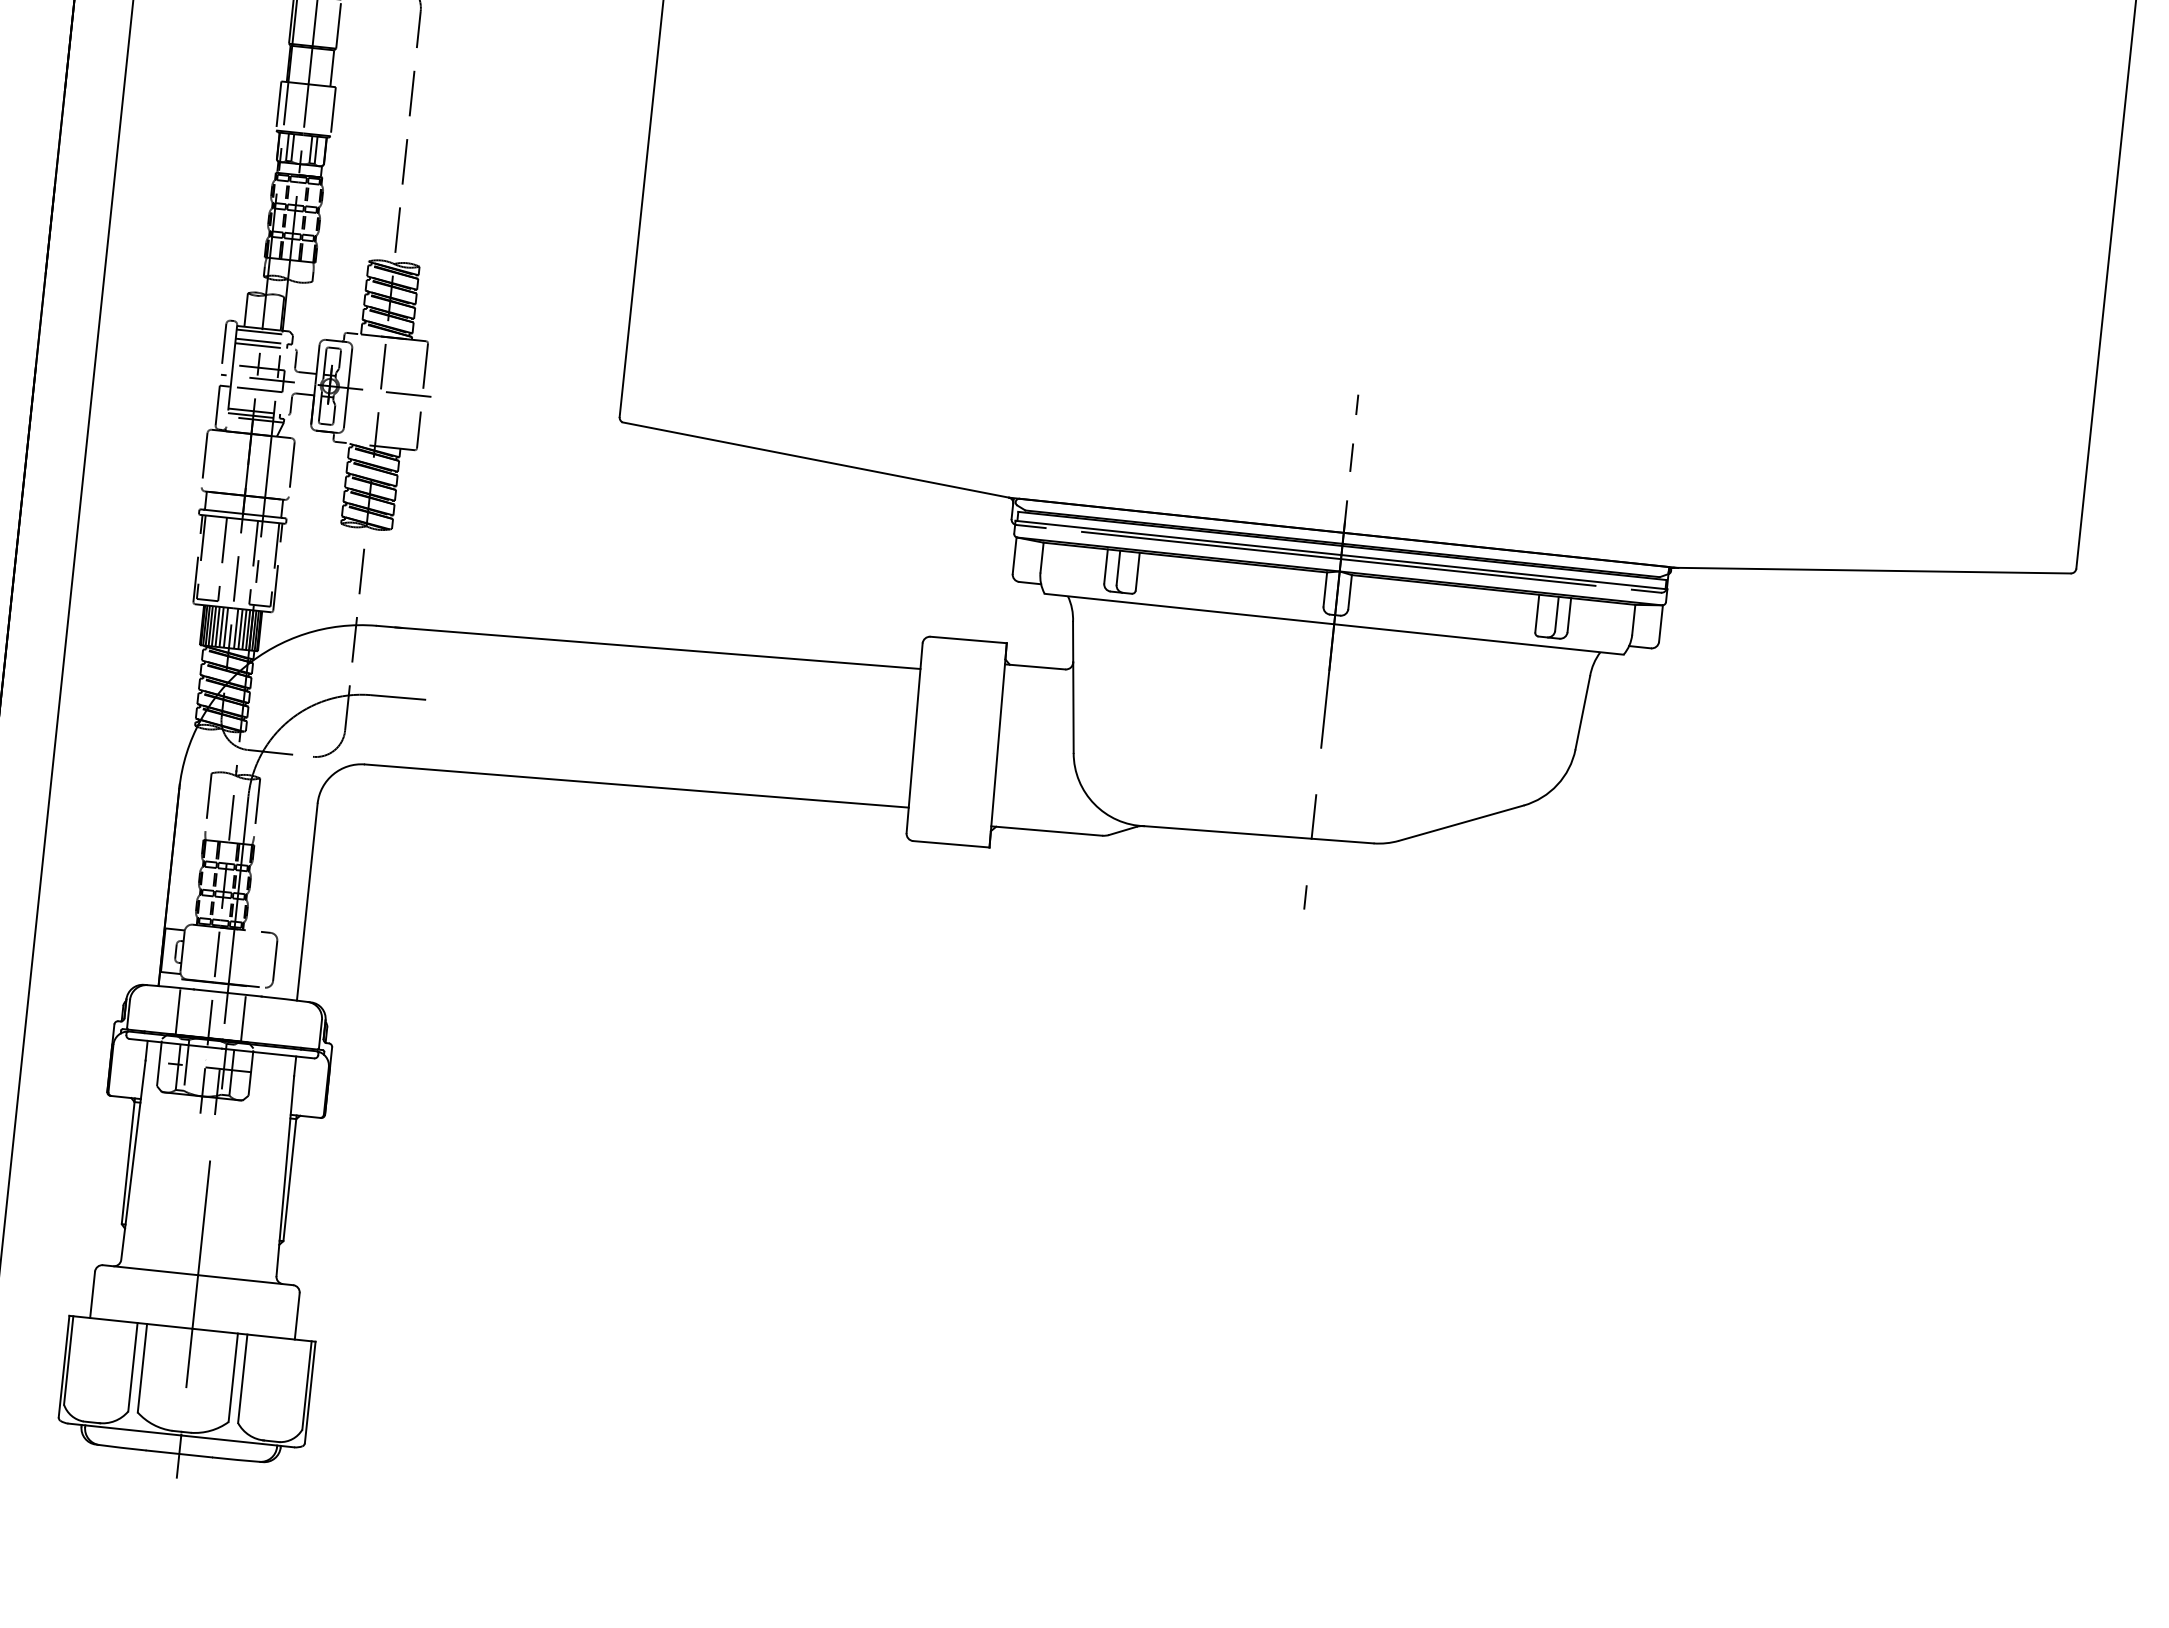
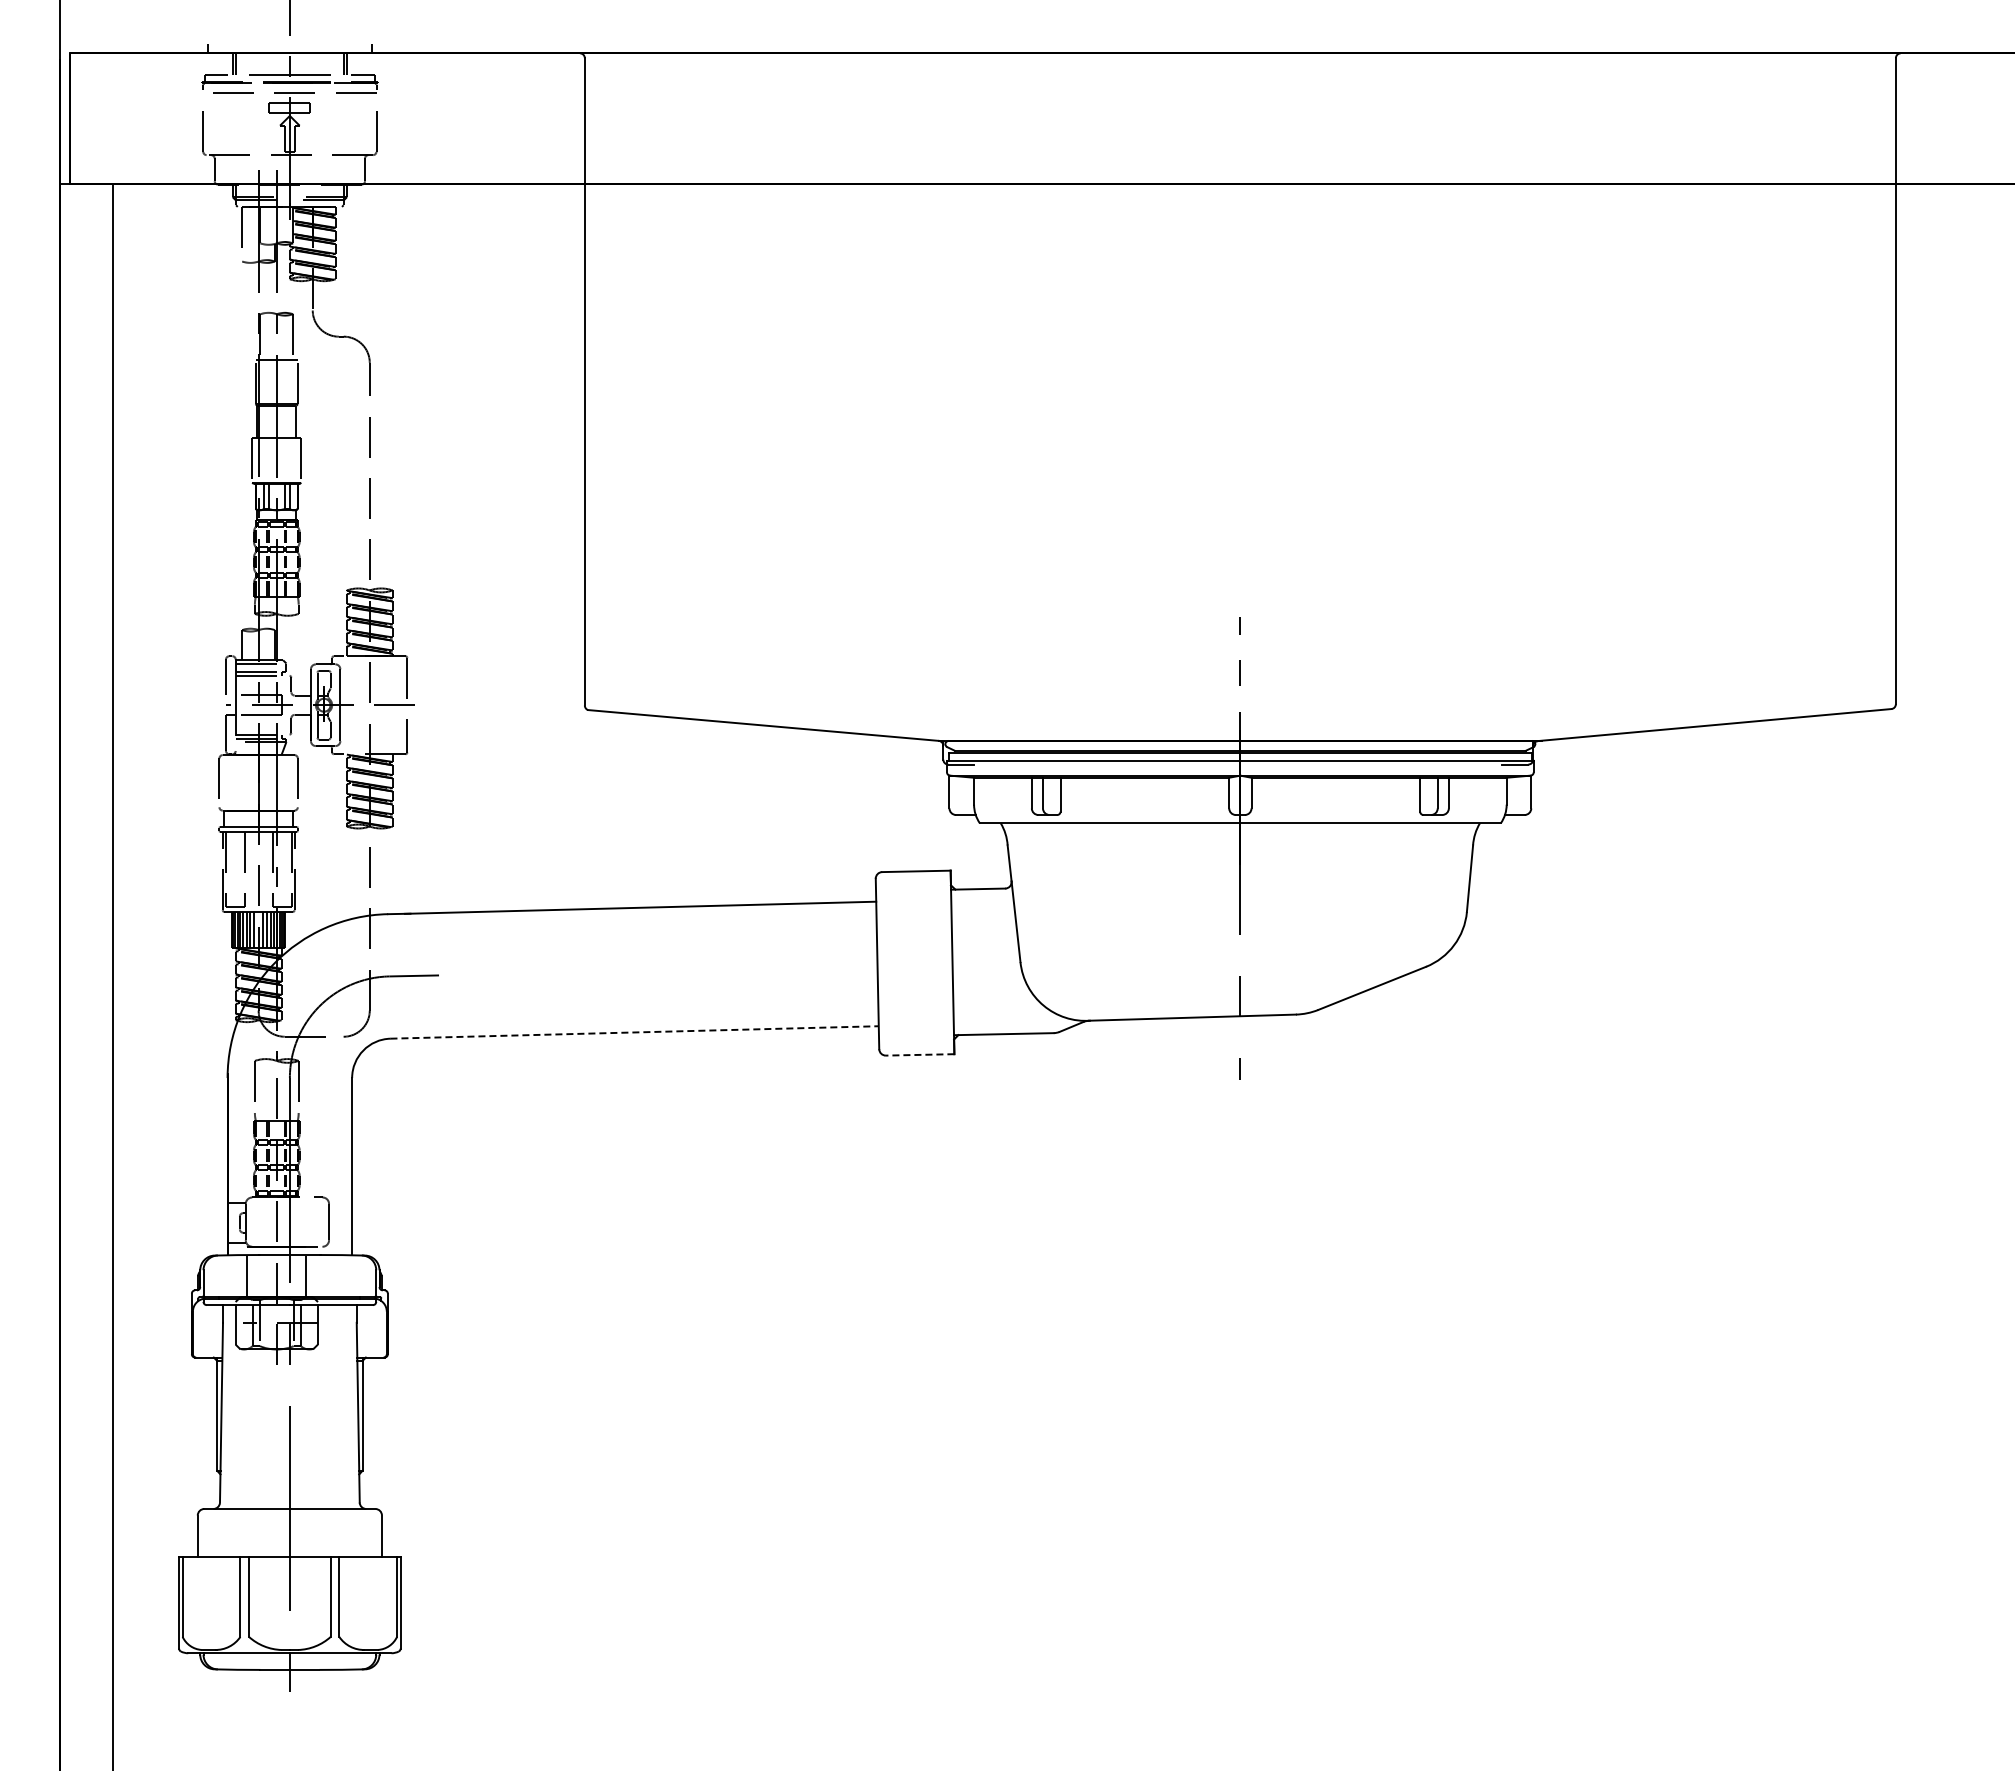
line: (1338, 558) -> (1238, 764), removed
line: (637, 786) -> (635, 1032), solid -> dashed
line: (950, 843) -> (919, 1054), solid -> dashed

